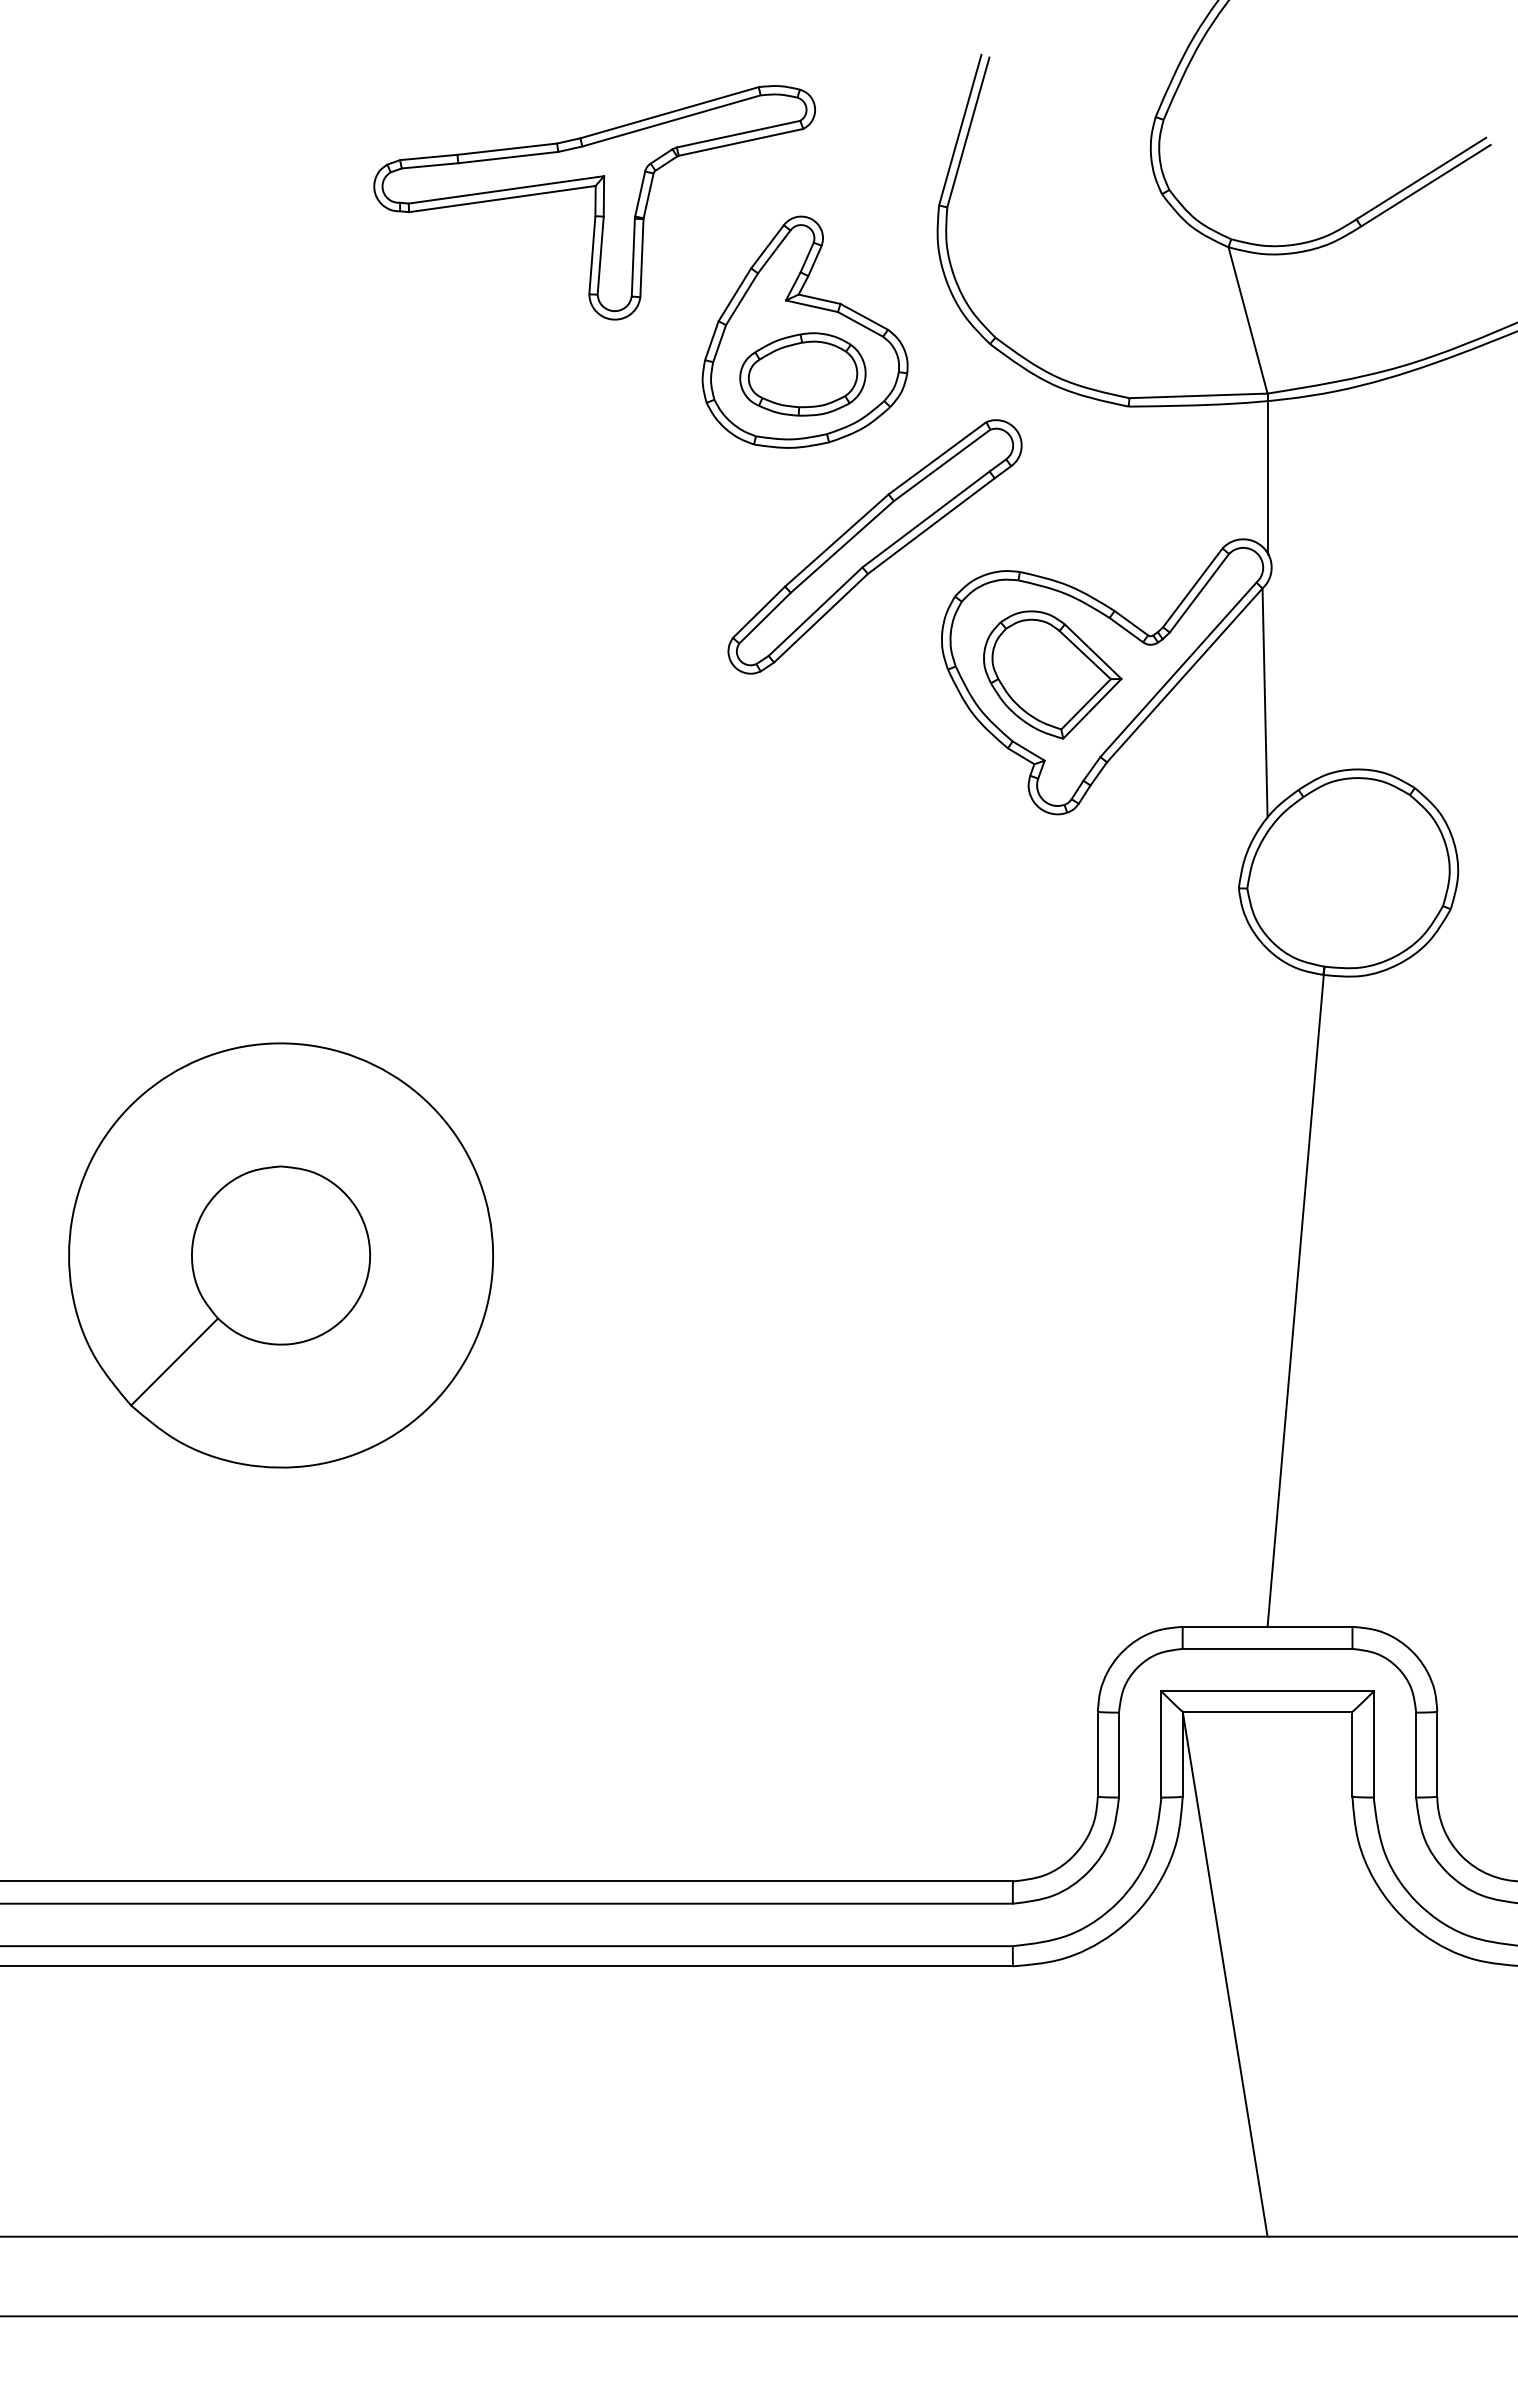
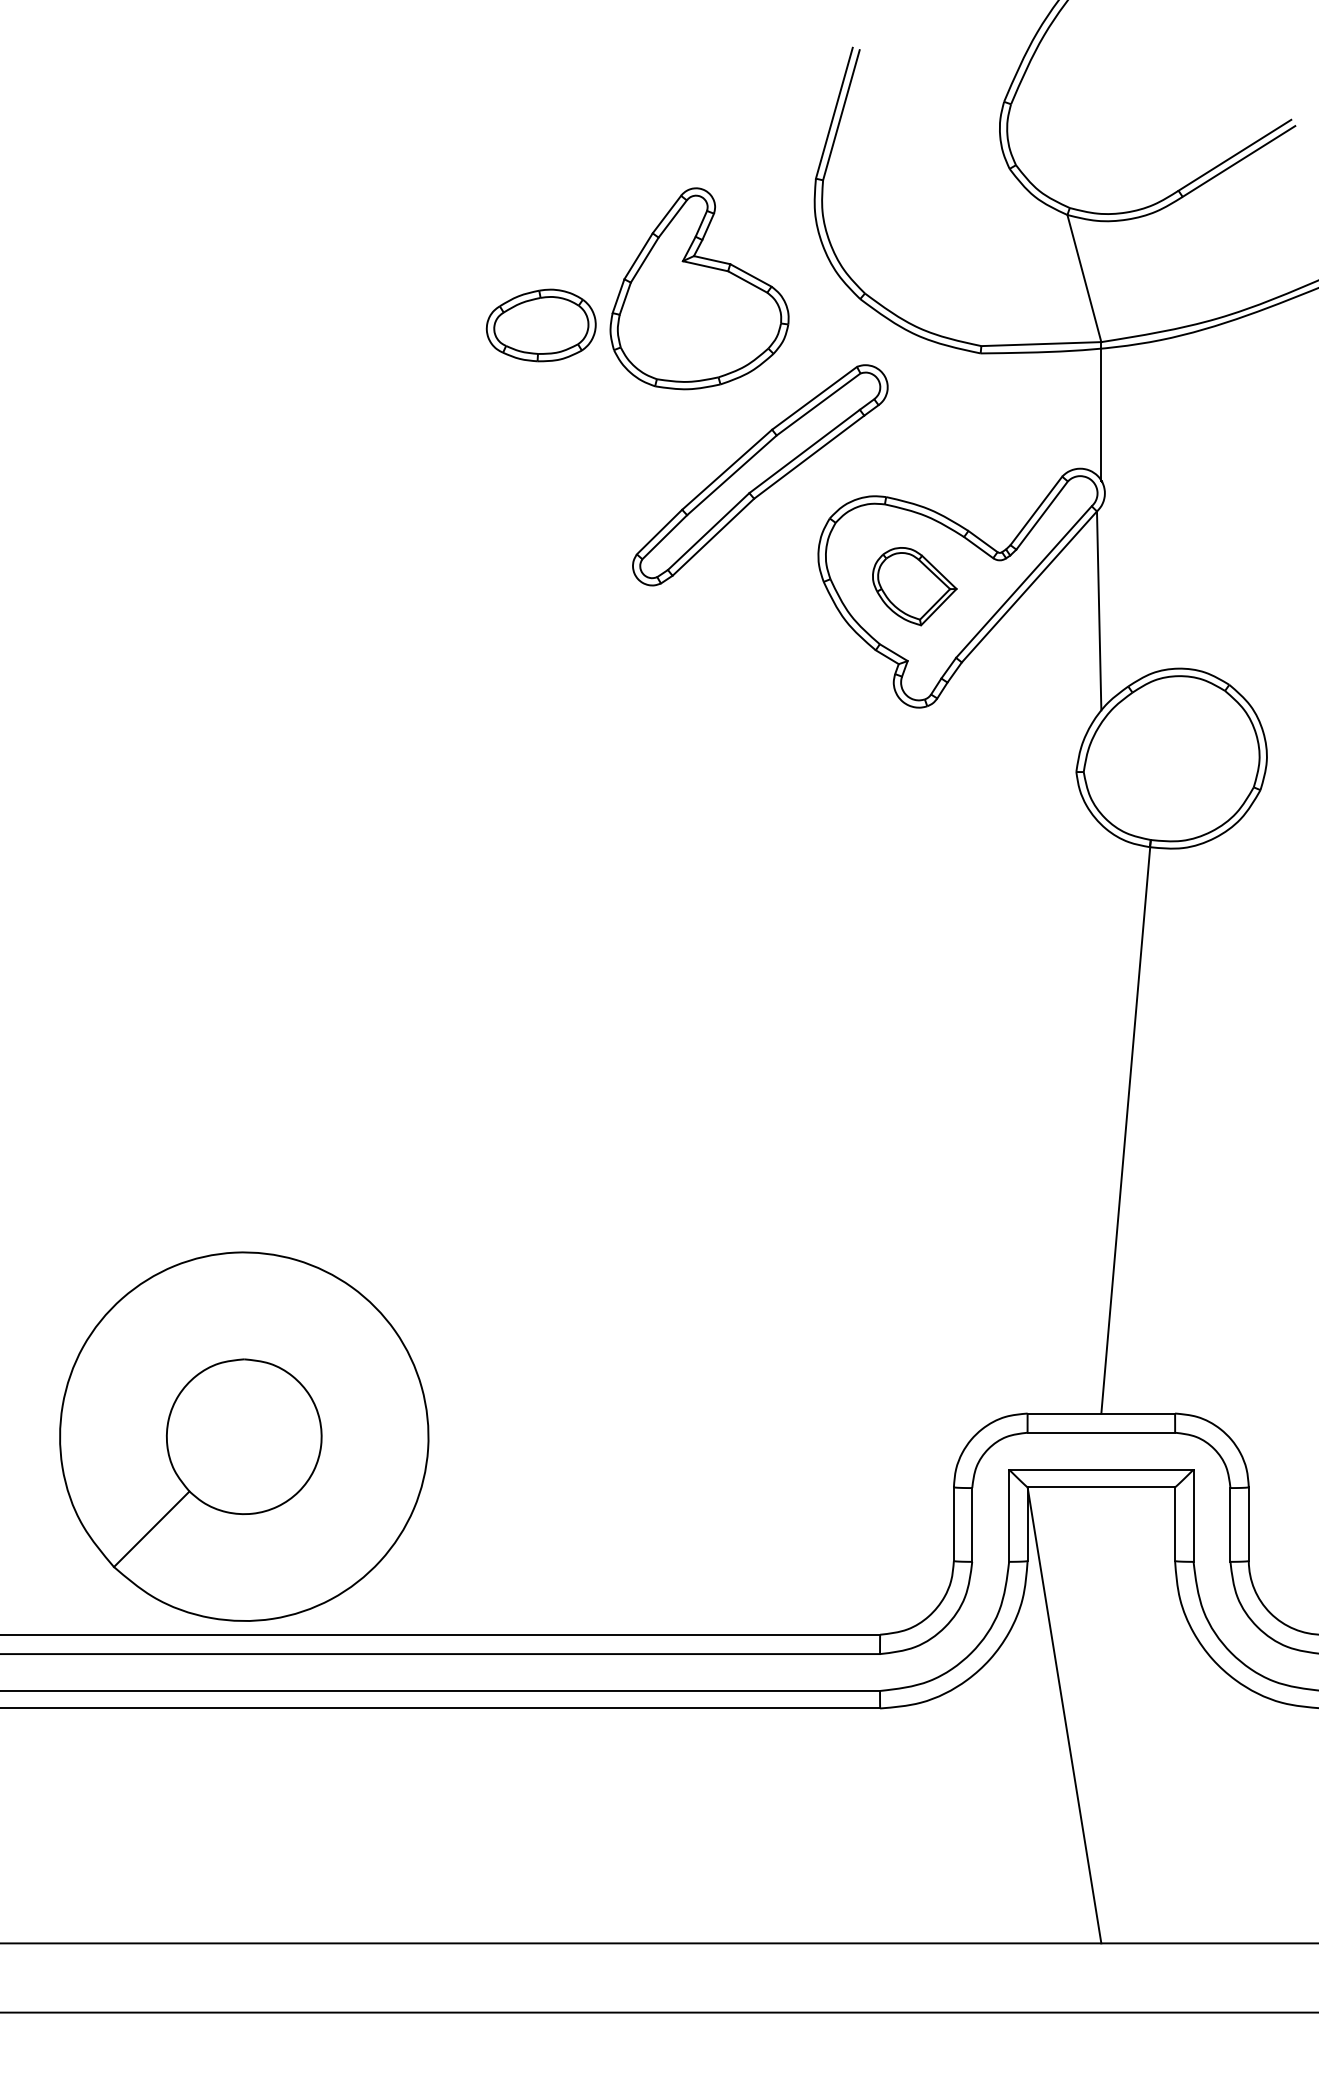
part: (594, 202) -> (516, 176), removed
part: (802, 374) -> (540, 325), moved
part: (1052, 674) -> (914, 586), size x0.7
part: (280, 1255) -> (243, 1436), moved

